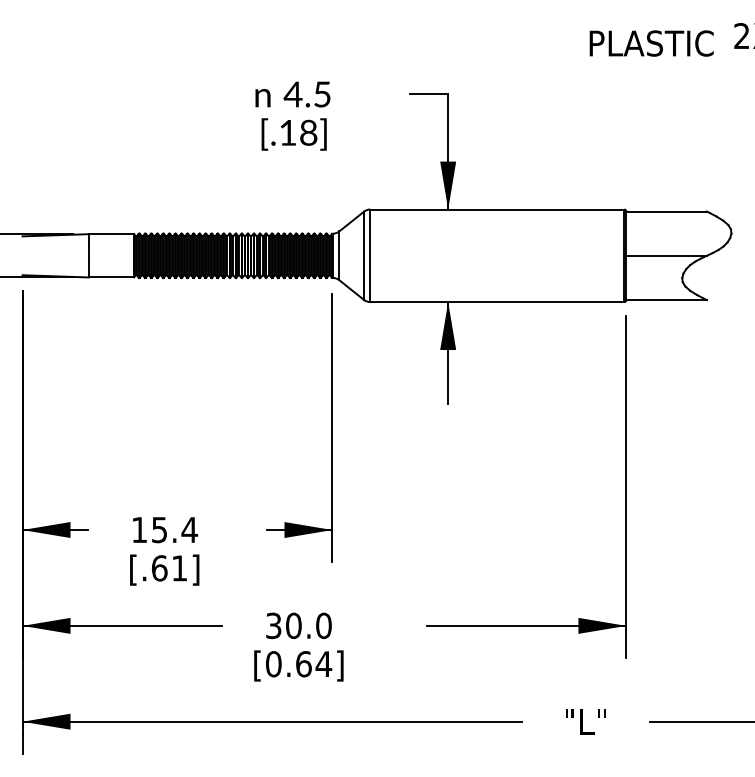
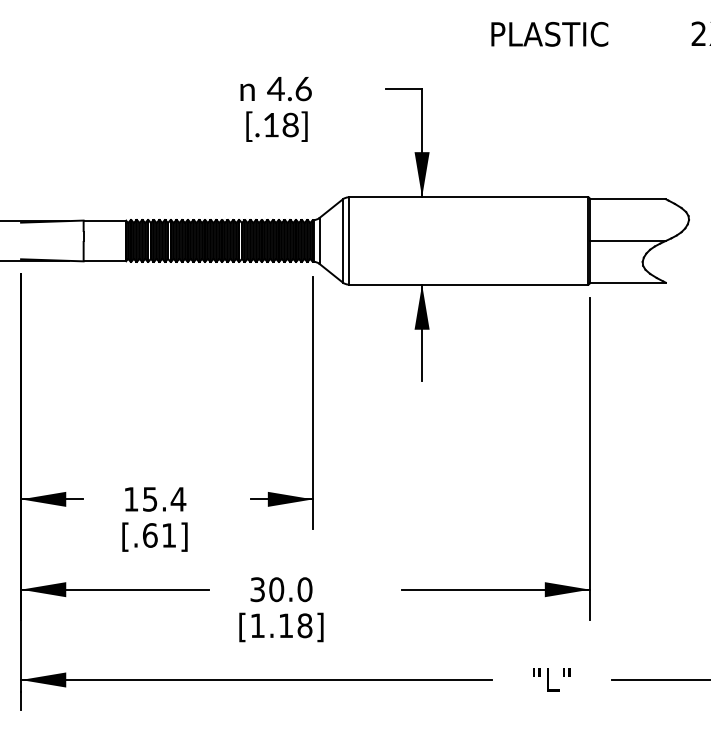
text: (651, 43) -> (549, 34), moved
text: (322, 94) -> (303, 88), 4.5 -> 4.6
text: (299, 664) -> (282, 626), [0.64] -> [1.18]

